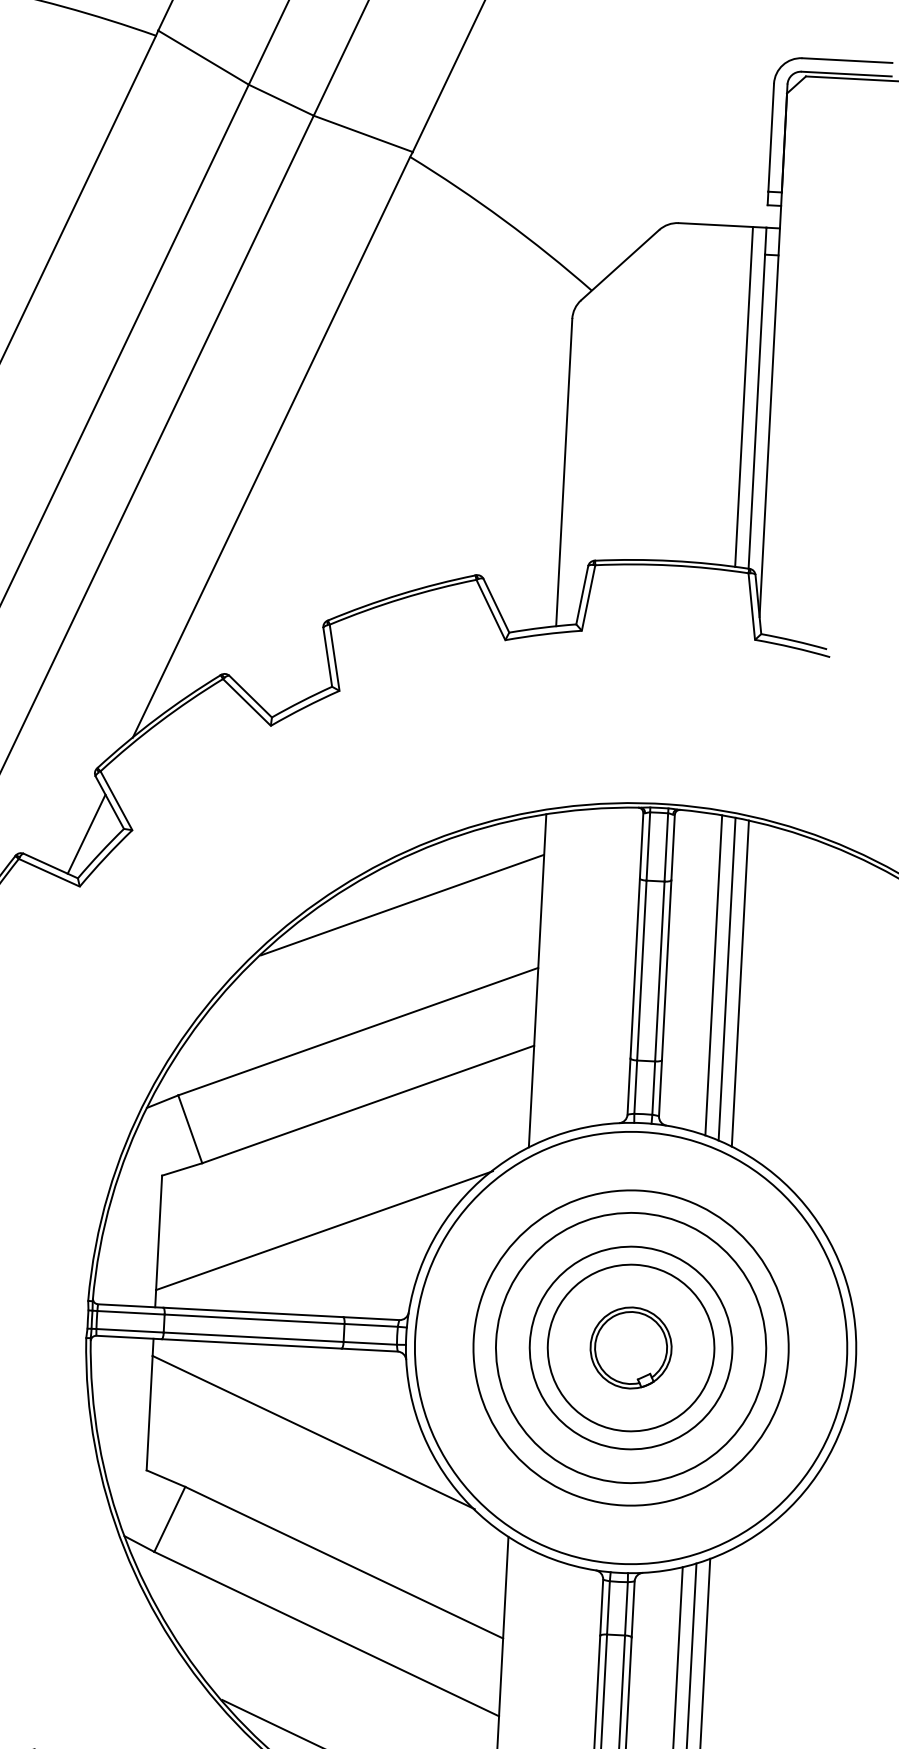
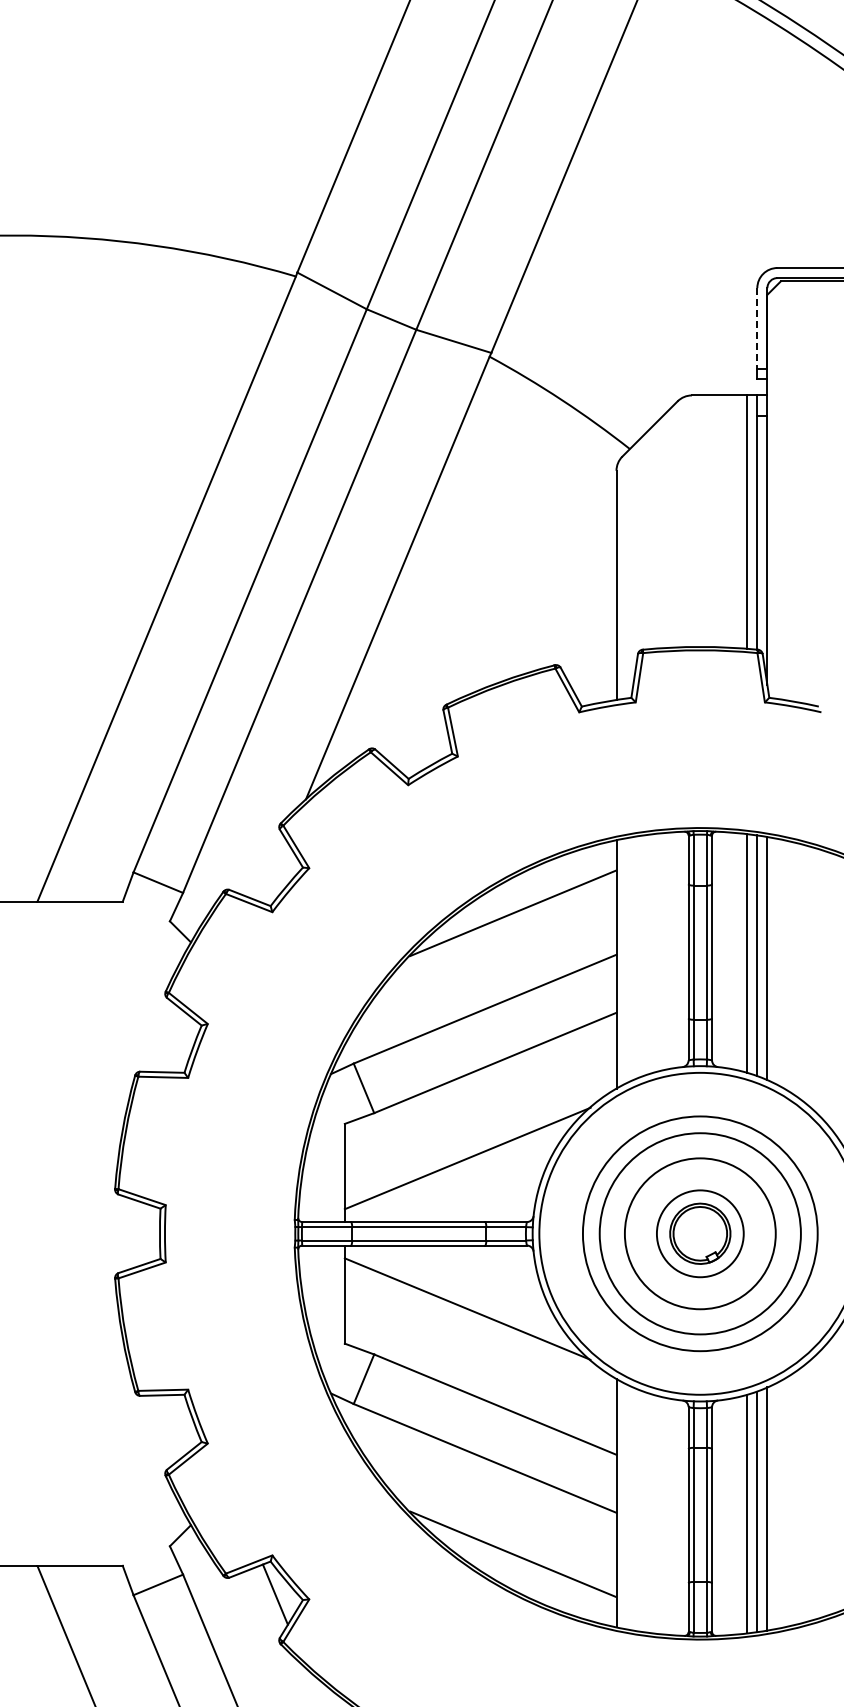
line: (771, 137) -> (757, 328), solid -> dashed
line: (85, 833) -> (274, 872), removed
circle: (631, 1347) -> (700, 1233), size x0.7

